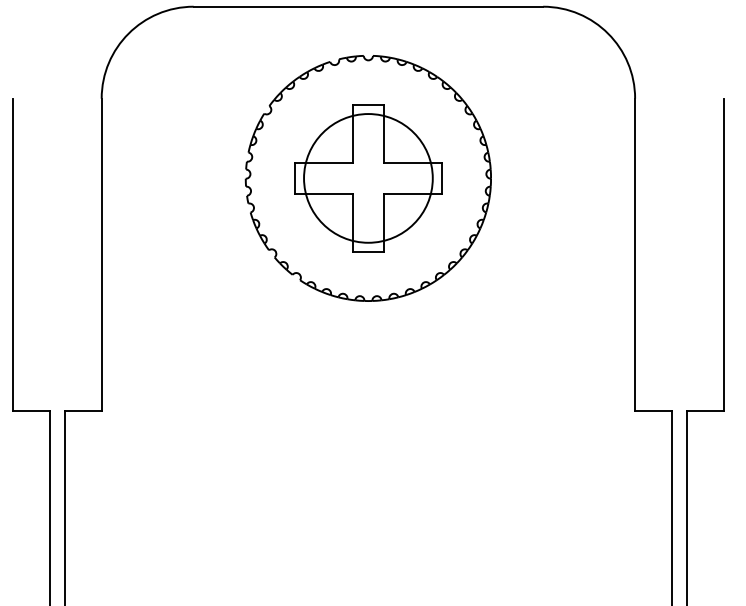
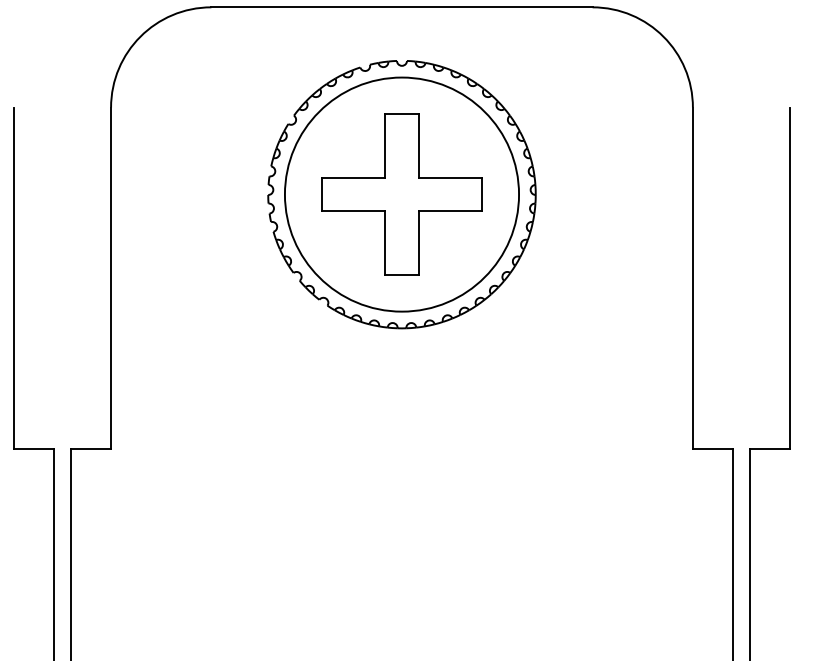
circle: (367, 178) -> (401, 194), size x1.67

